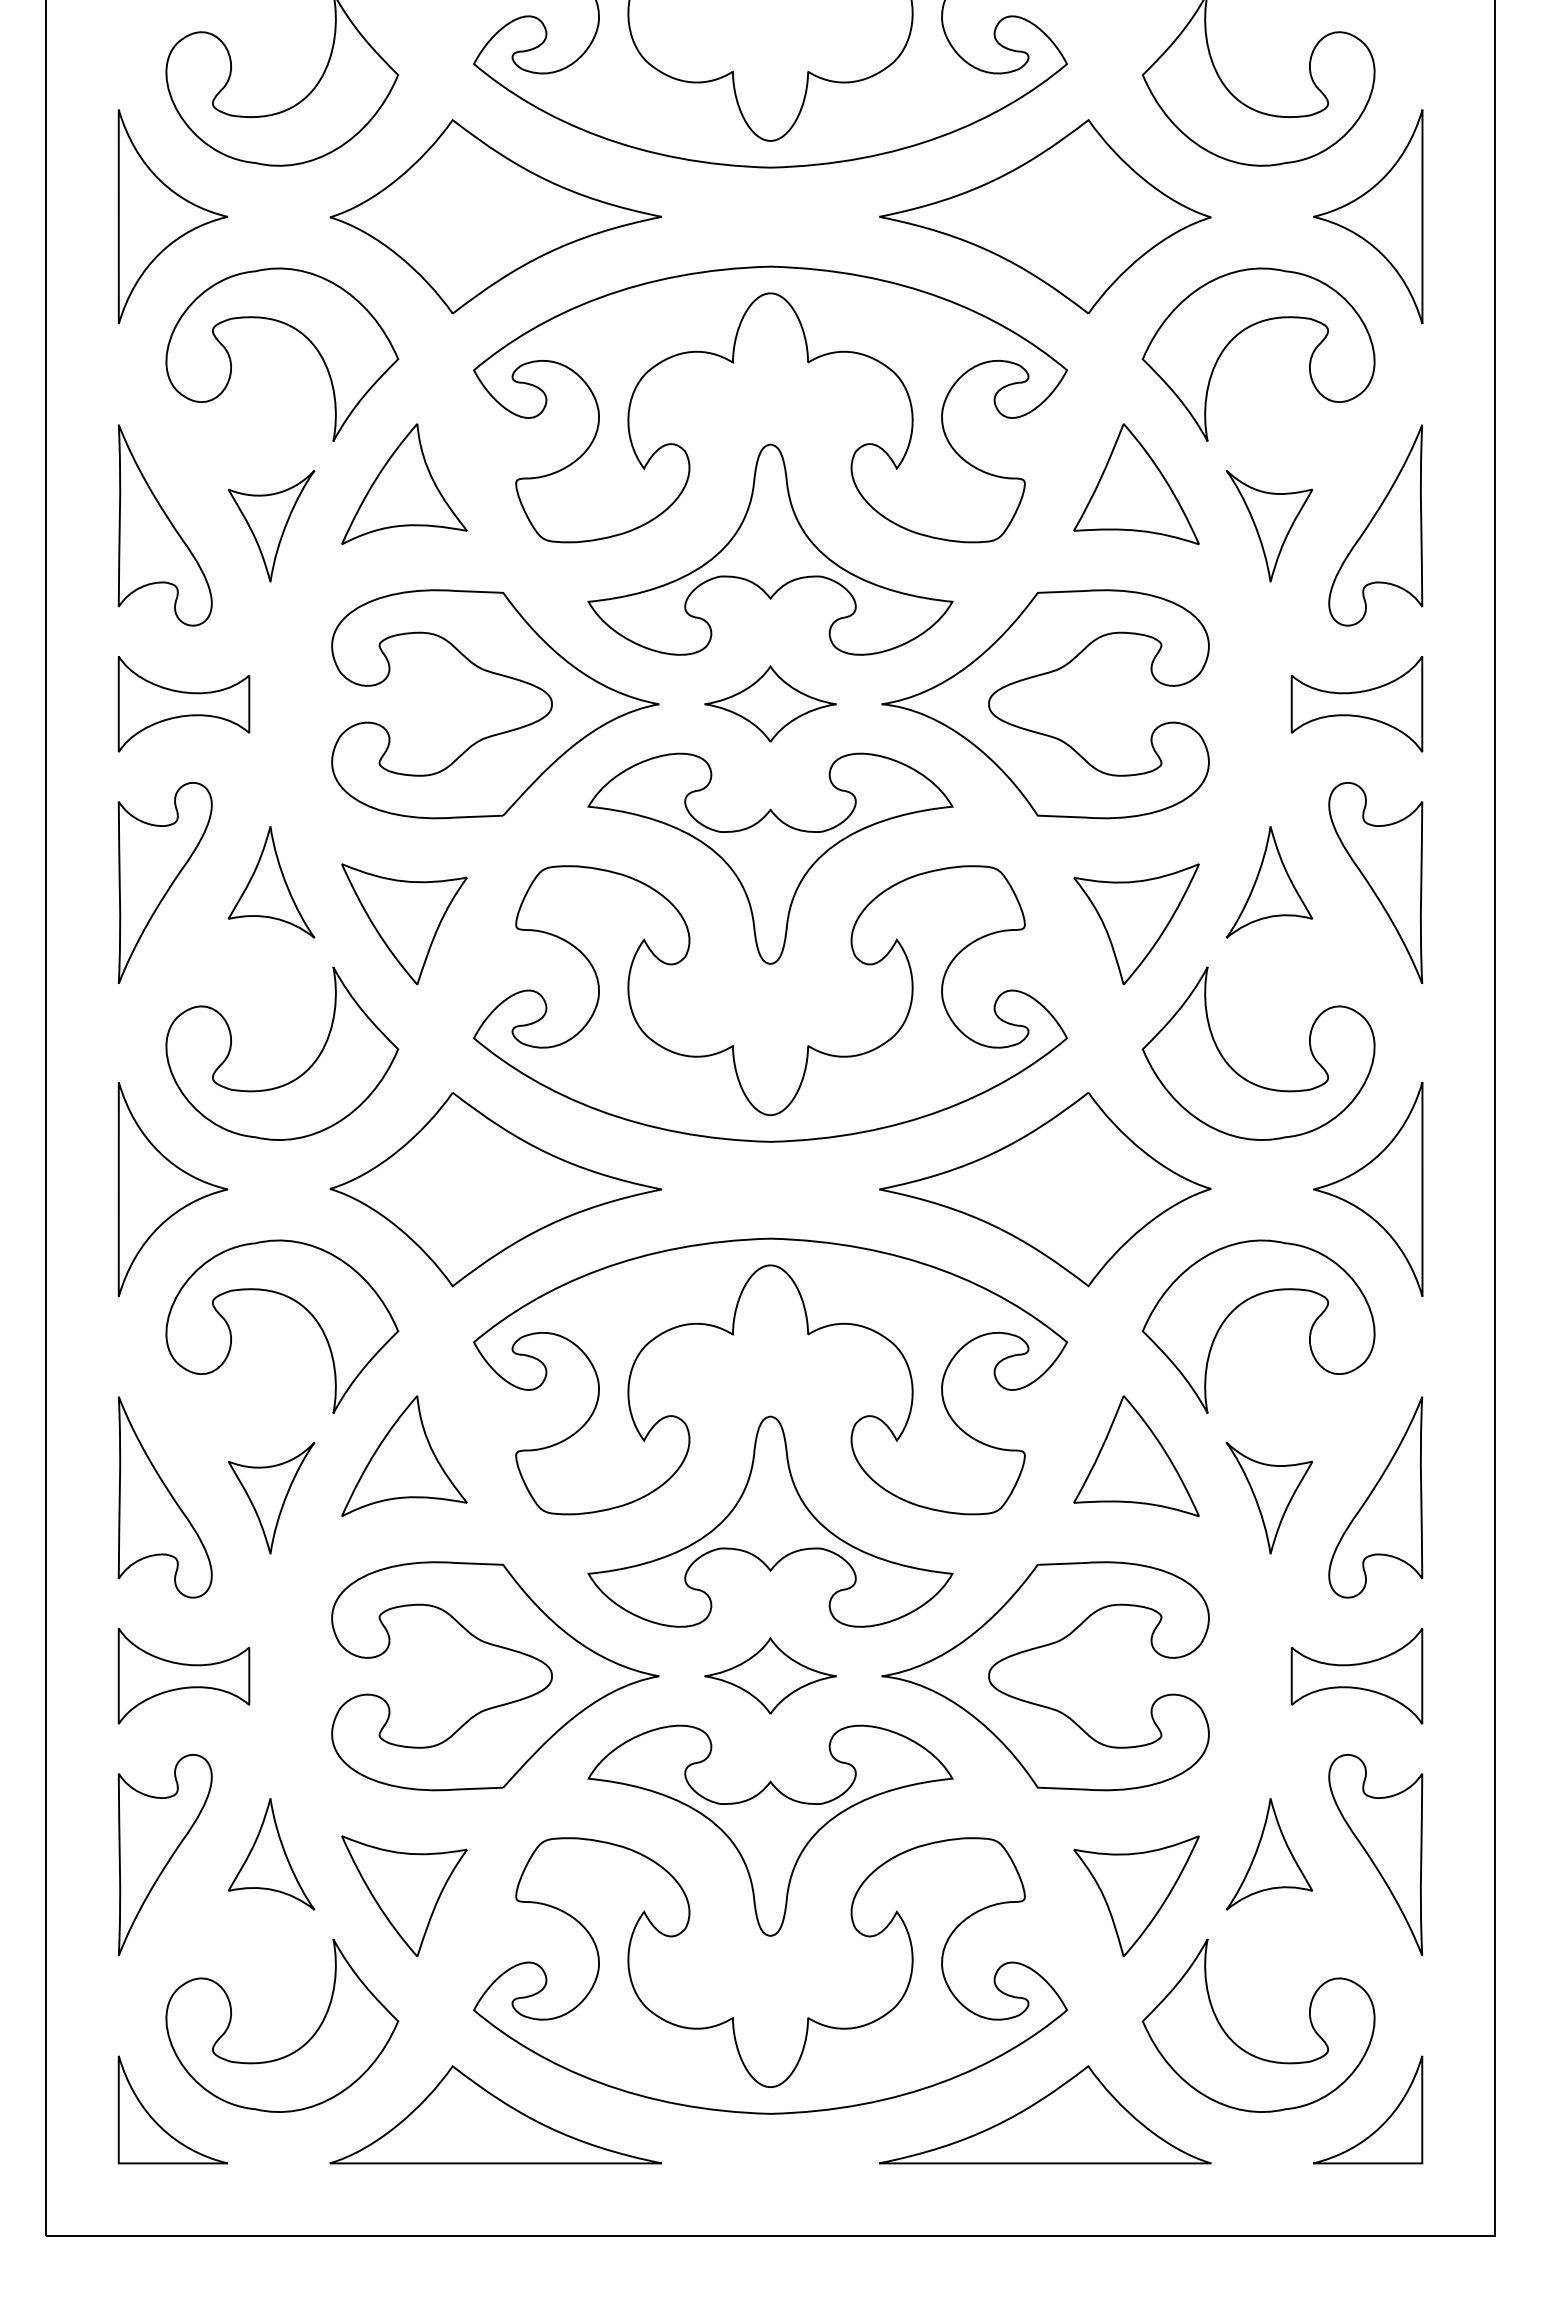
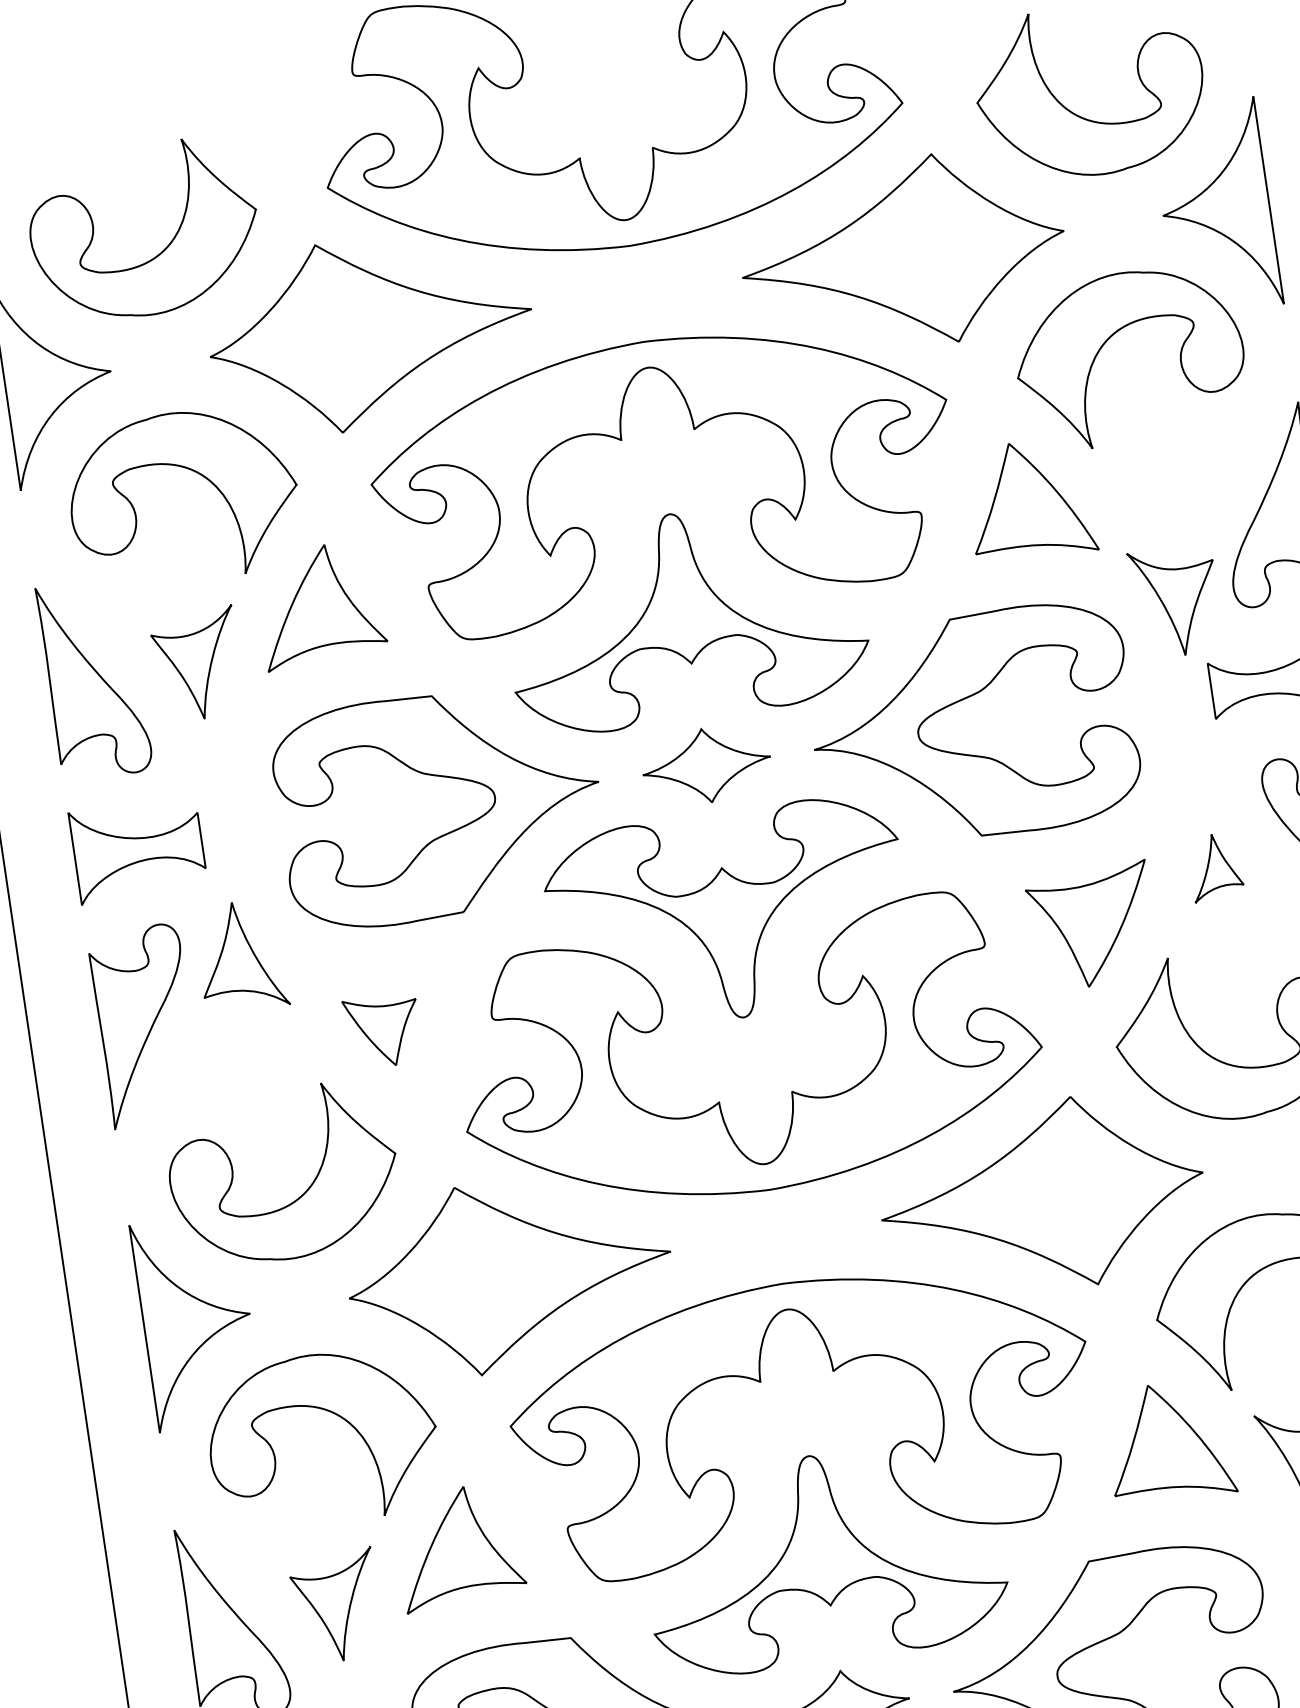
part: (1269, 526) -> (1176, 601), moved
part: (271, 882) -> (240, 956), moved
part: (1269, 882) -> (1215, 867), size x0.6
part: (404, 923) -> (383, 1030), size x0.6

